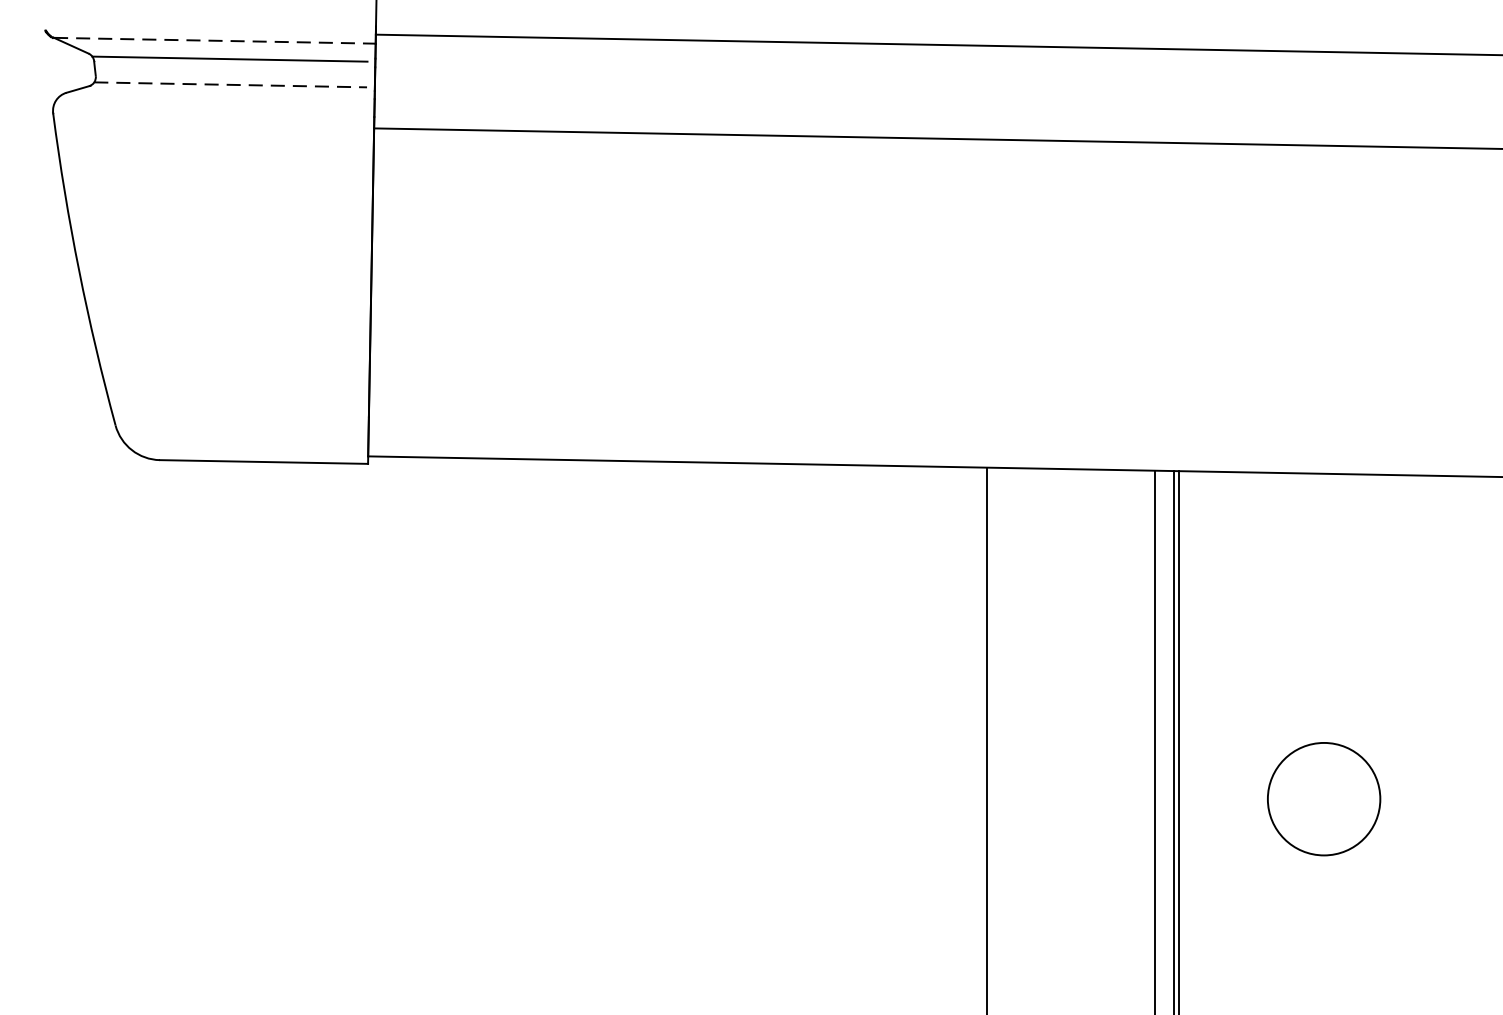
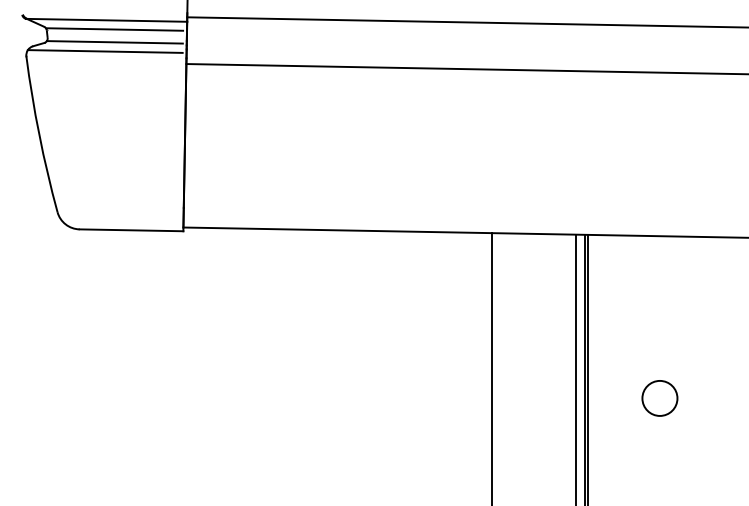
line: (215, 41) -> (107, 20), dashed -> solid
line: (229, 85) -> (114, 42), dashed -> solid
line: (209, 103) -> (104, 51), added
circle: (1323, 799) -> (659, 398), size x0.62

